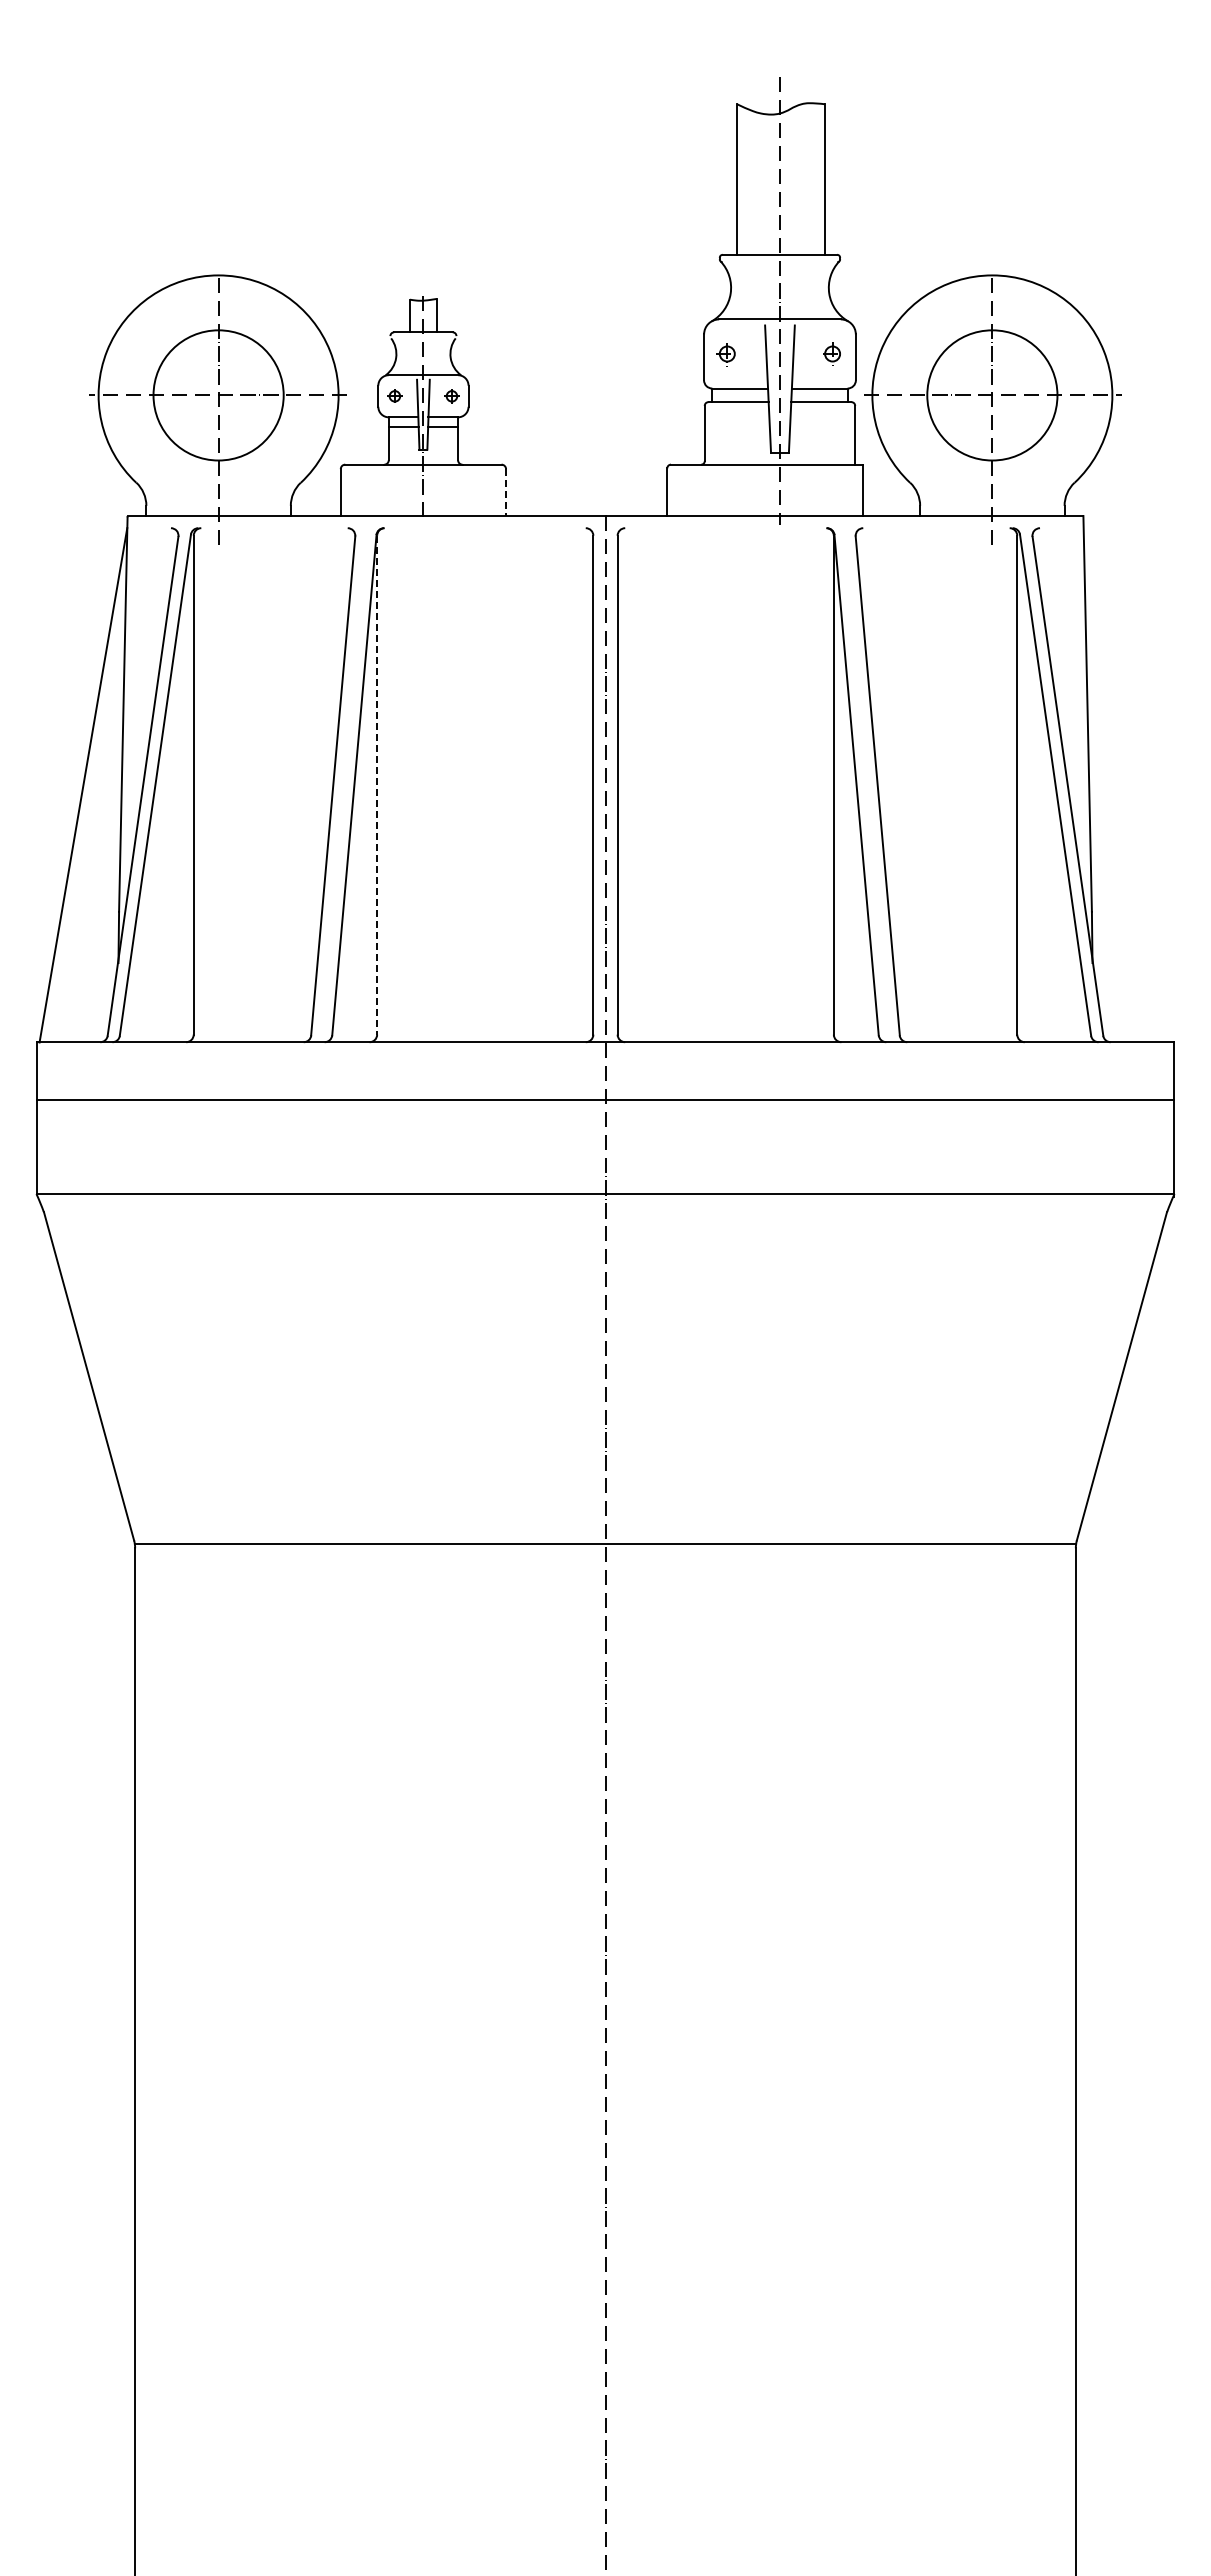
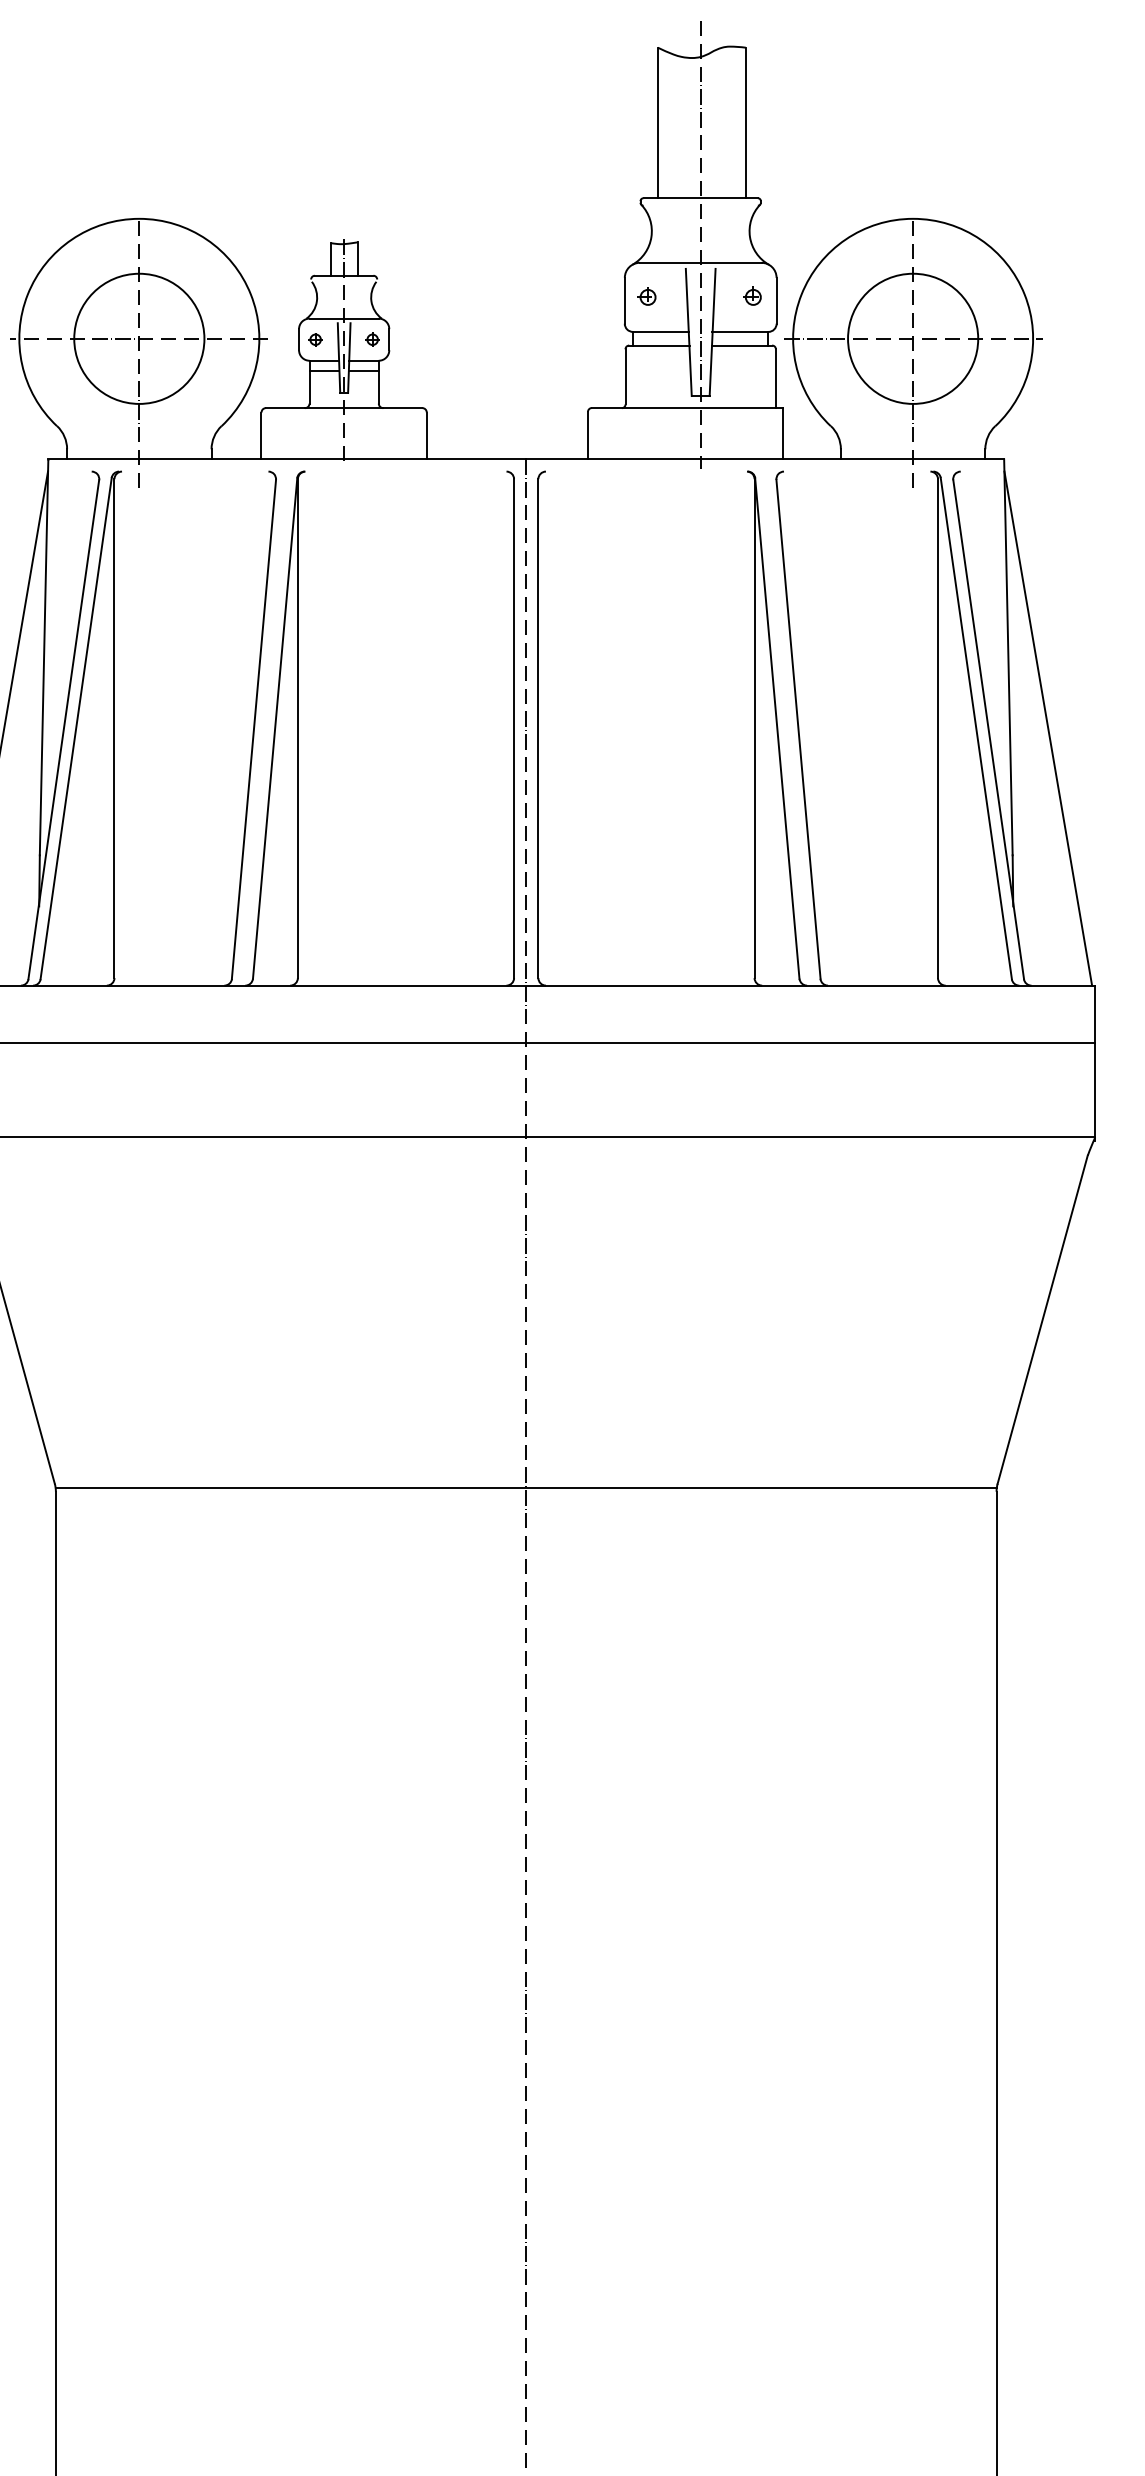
line: (506, 493) -> (427, 436), dashed -> solid
line: (377, 785) -> (298, 728), dashed -> solid
line: (1127, 785) -> (1048, 728), added

